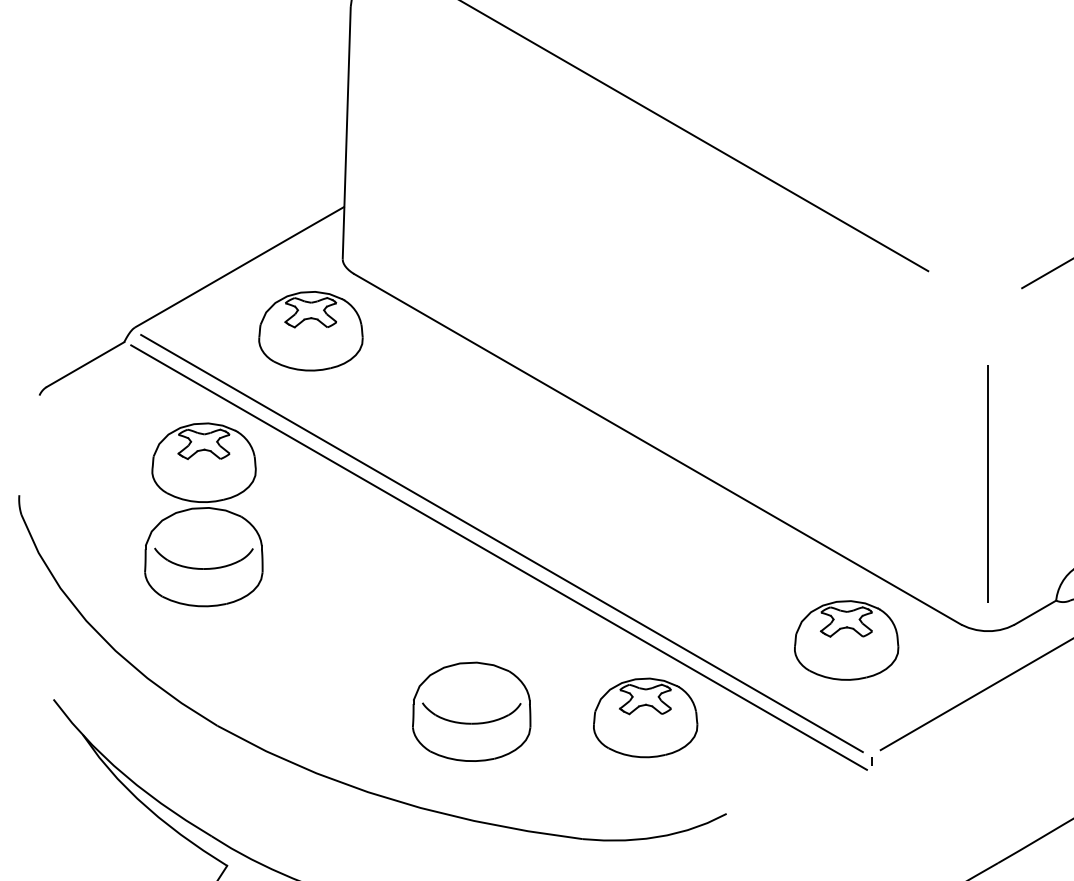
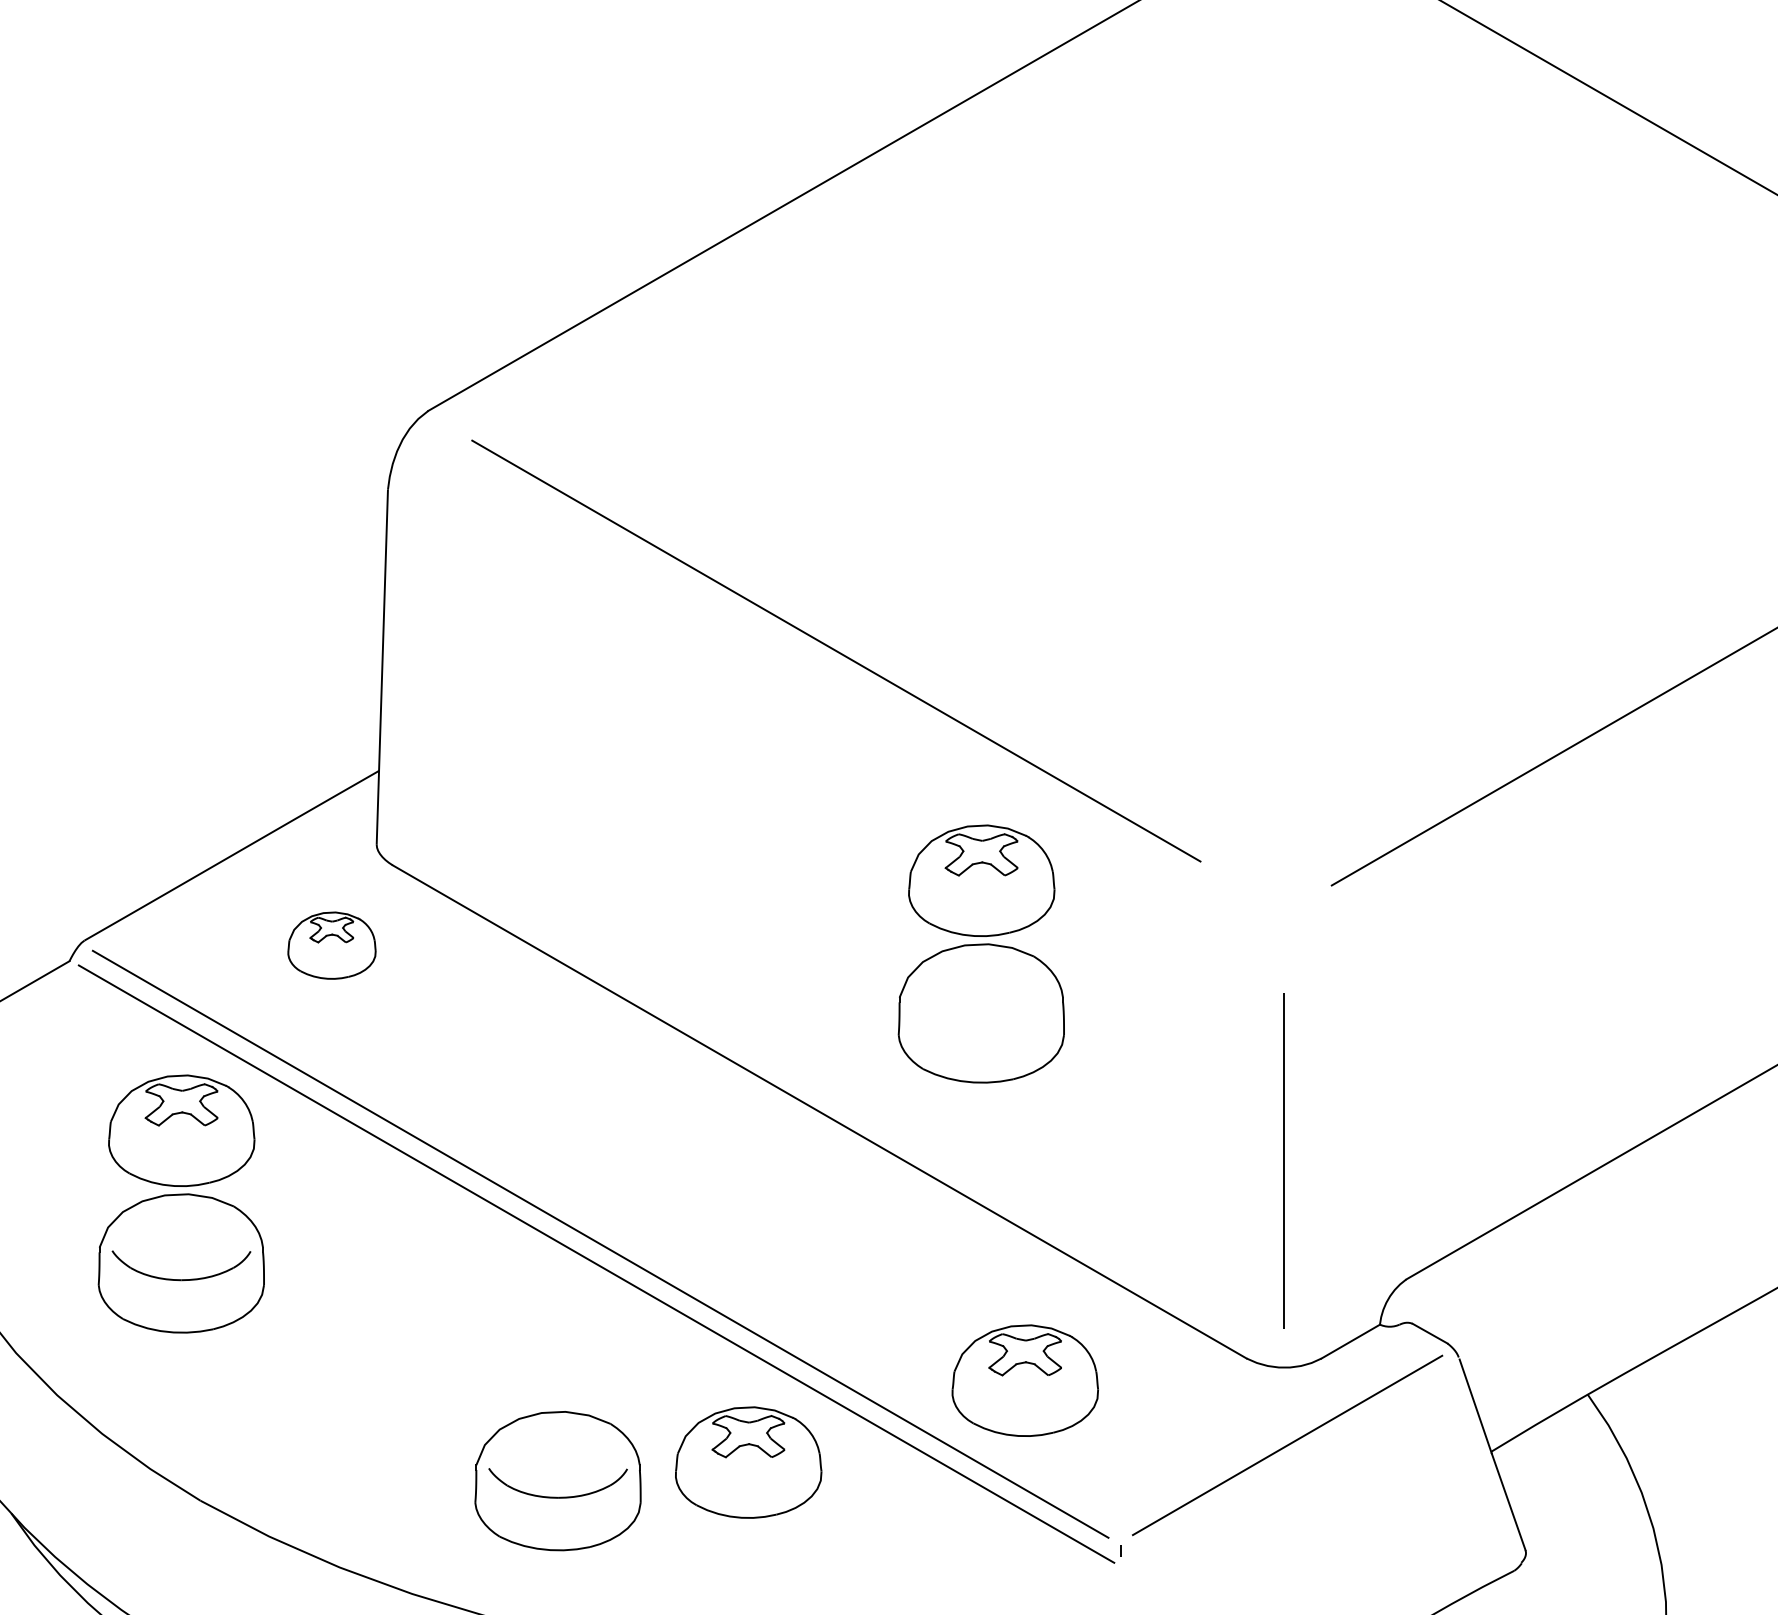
part: (310, 331) -> (331, 945), size x0.6
part: (772, 336) -> (980, 953), added
part: (846, 640) -> (1024, 1380), moved
part: (645, 717) -> (748, 1462), moved

